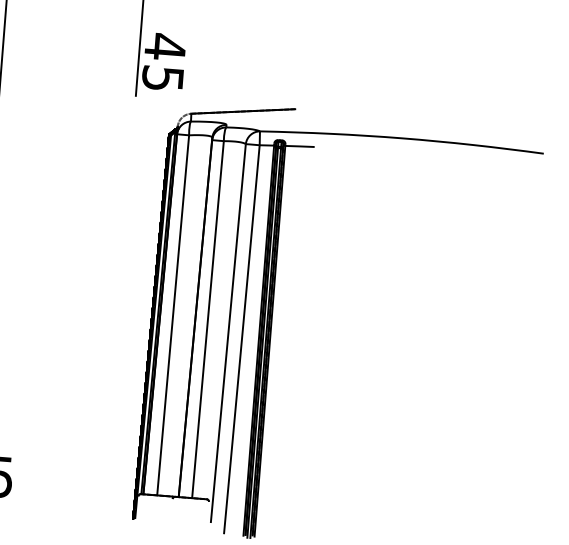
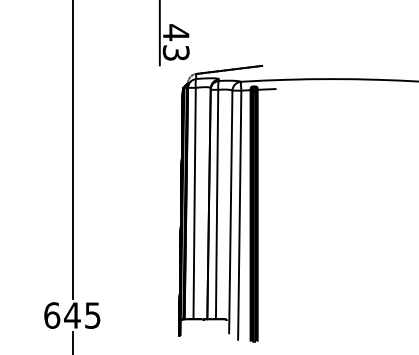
text: (163, 79) -> (176, 53), 45 -> 43

